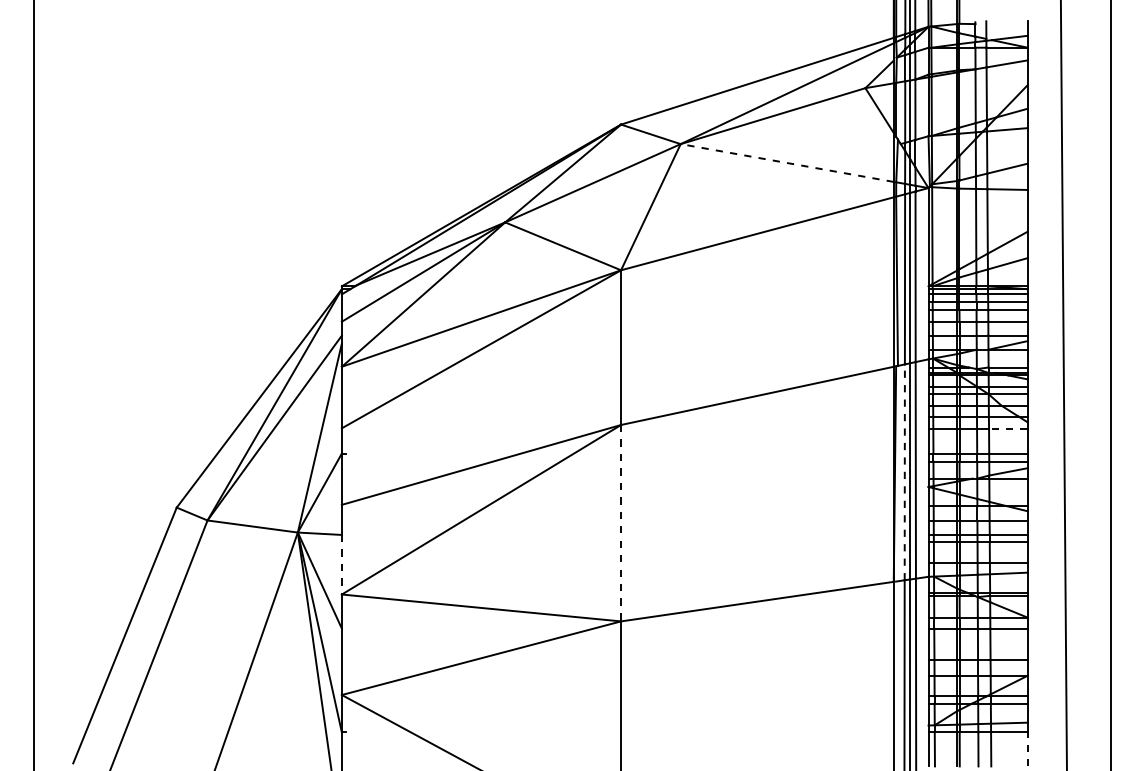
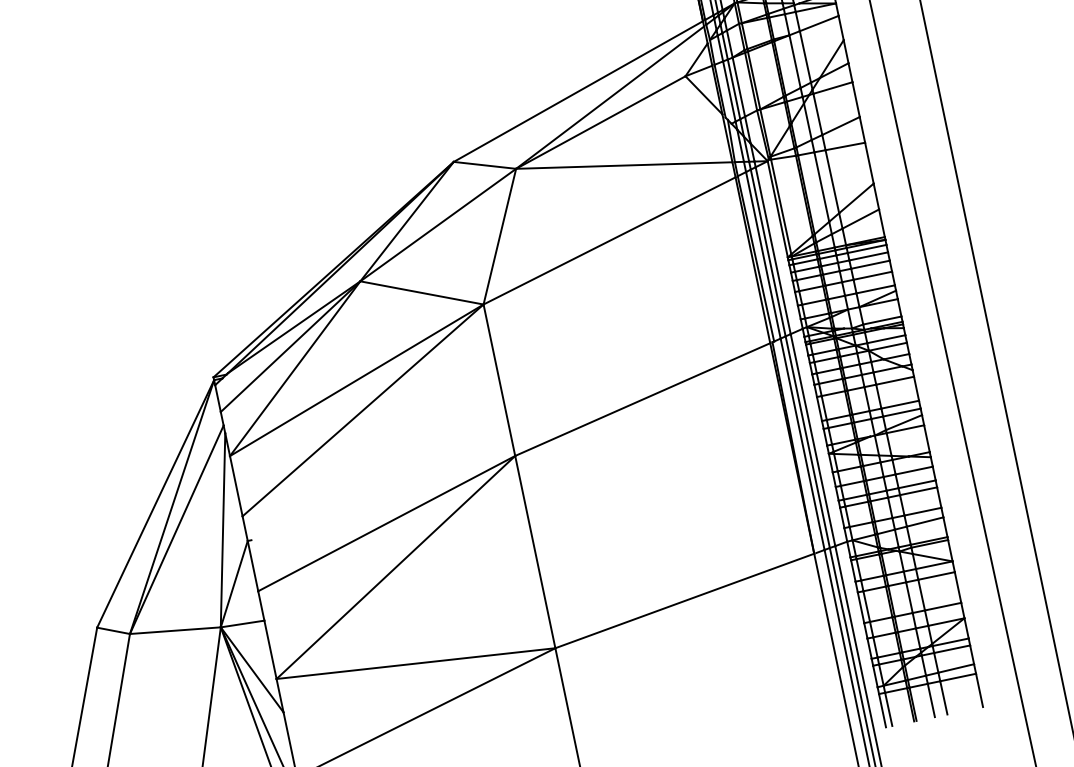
line: (786, 162) -> (623, 165), dashed -> solid
line: (1007, 429) -> (894, 381), dashed -> solid
line: (904, 472) -> (802, 444), dashed -> solid
line: (621, 523) -> (535, 552), dashed -> solid
line: (341, 564) -> (270, 649), dashed -> solid
line: (1027, 749) -> (979, 690), dashed -> solid

